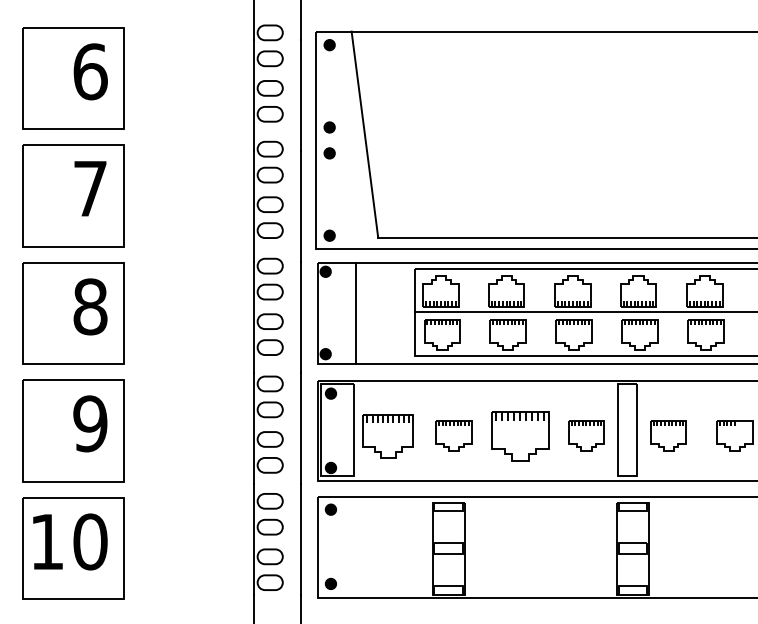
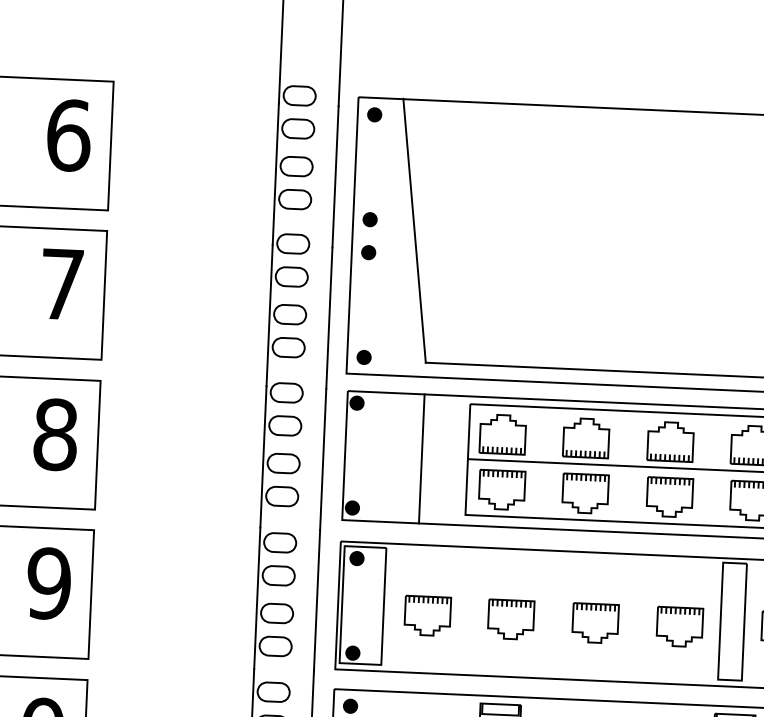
line: (356, 312) -> (421, 457), moved
part: (388, 435) -> (427, 615), size x0.71
part: (519, 435) -> (594, 622), size x0.62

